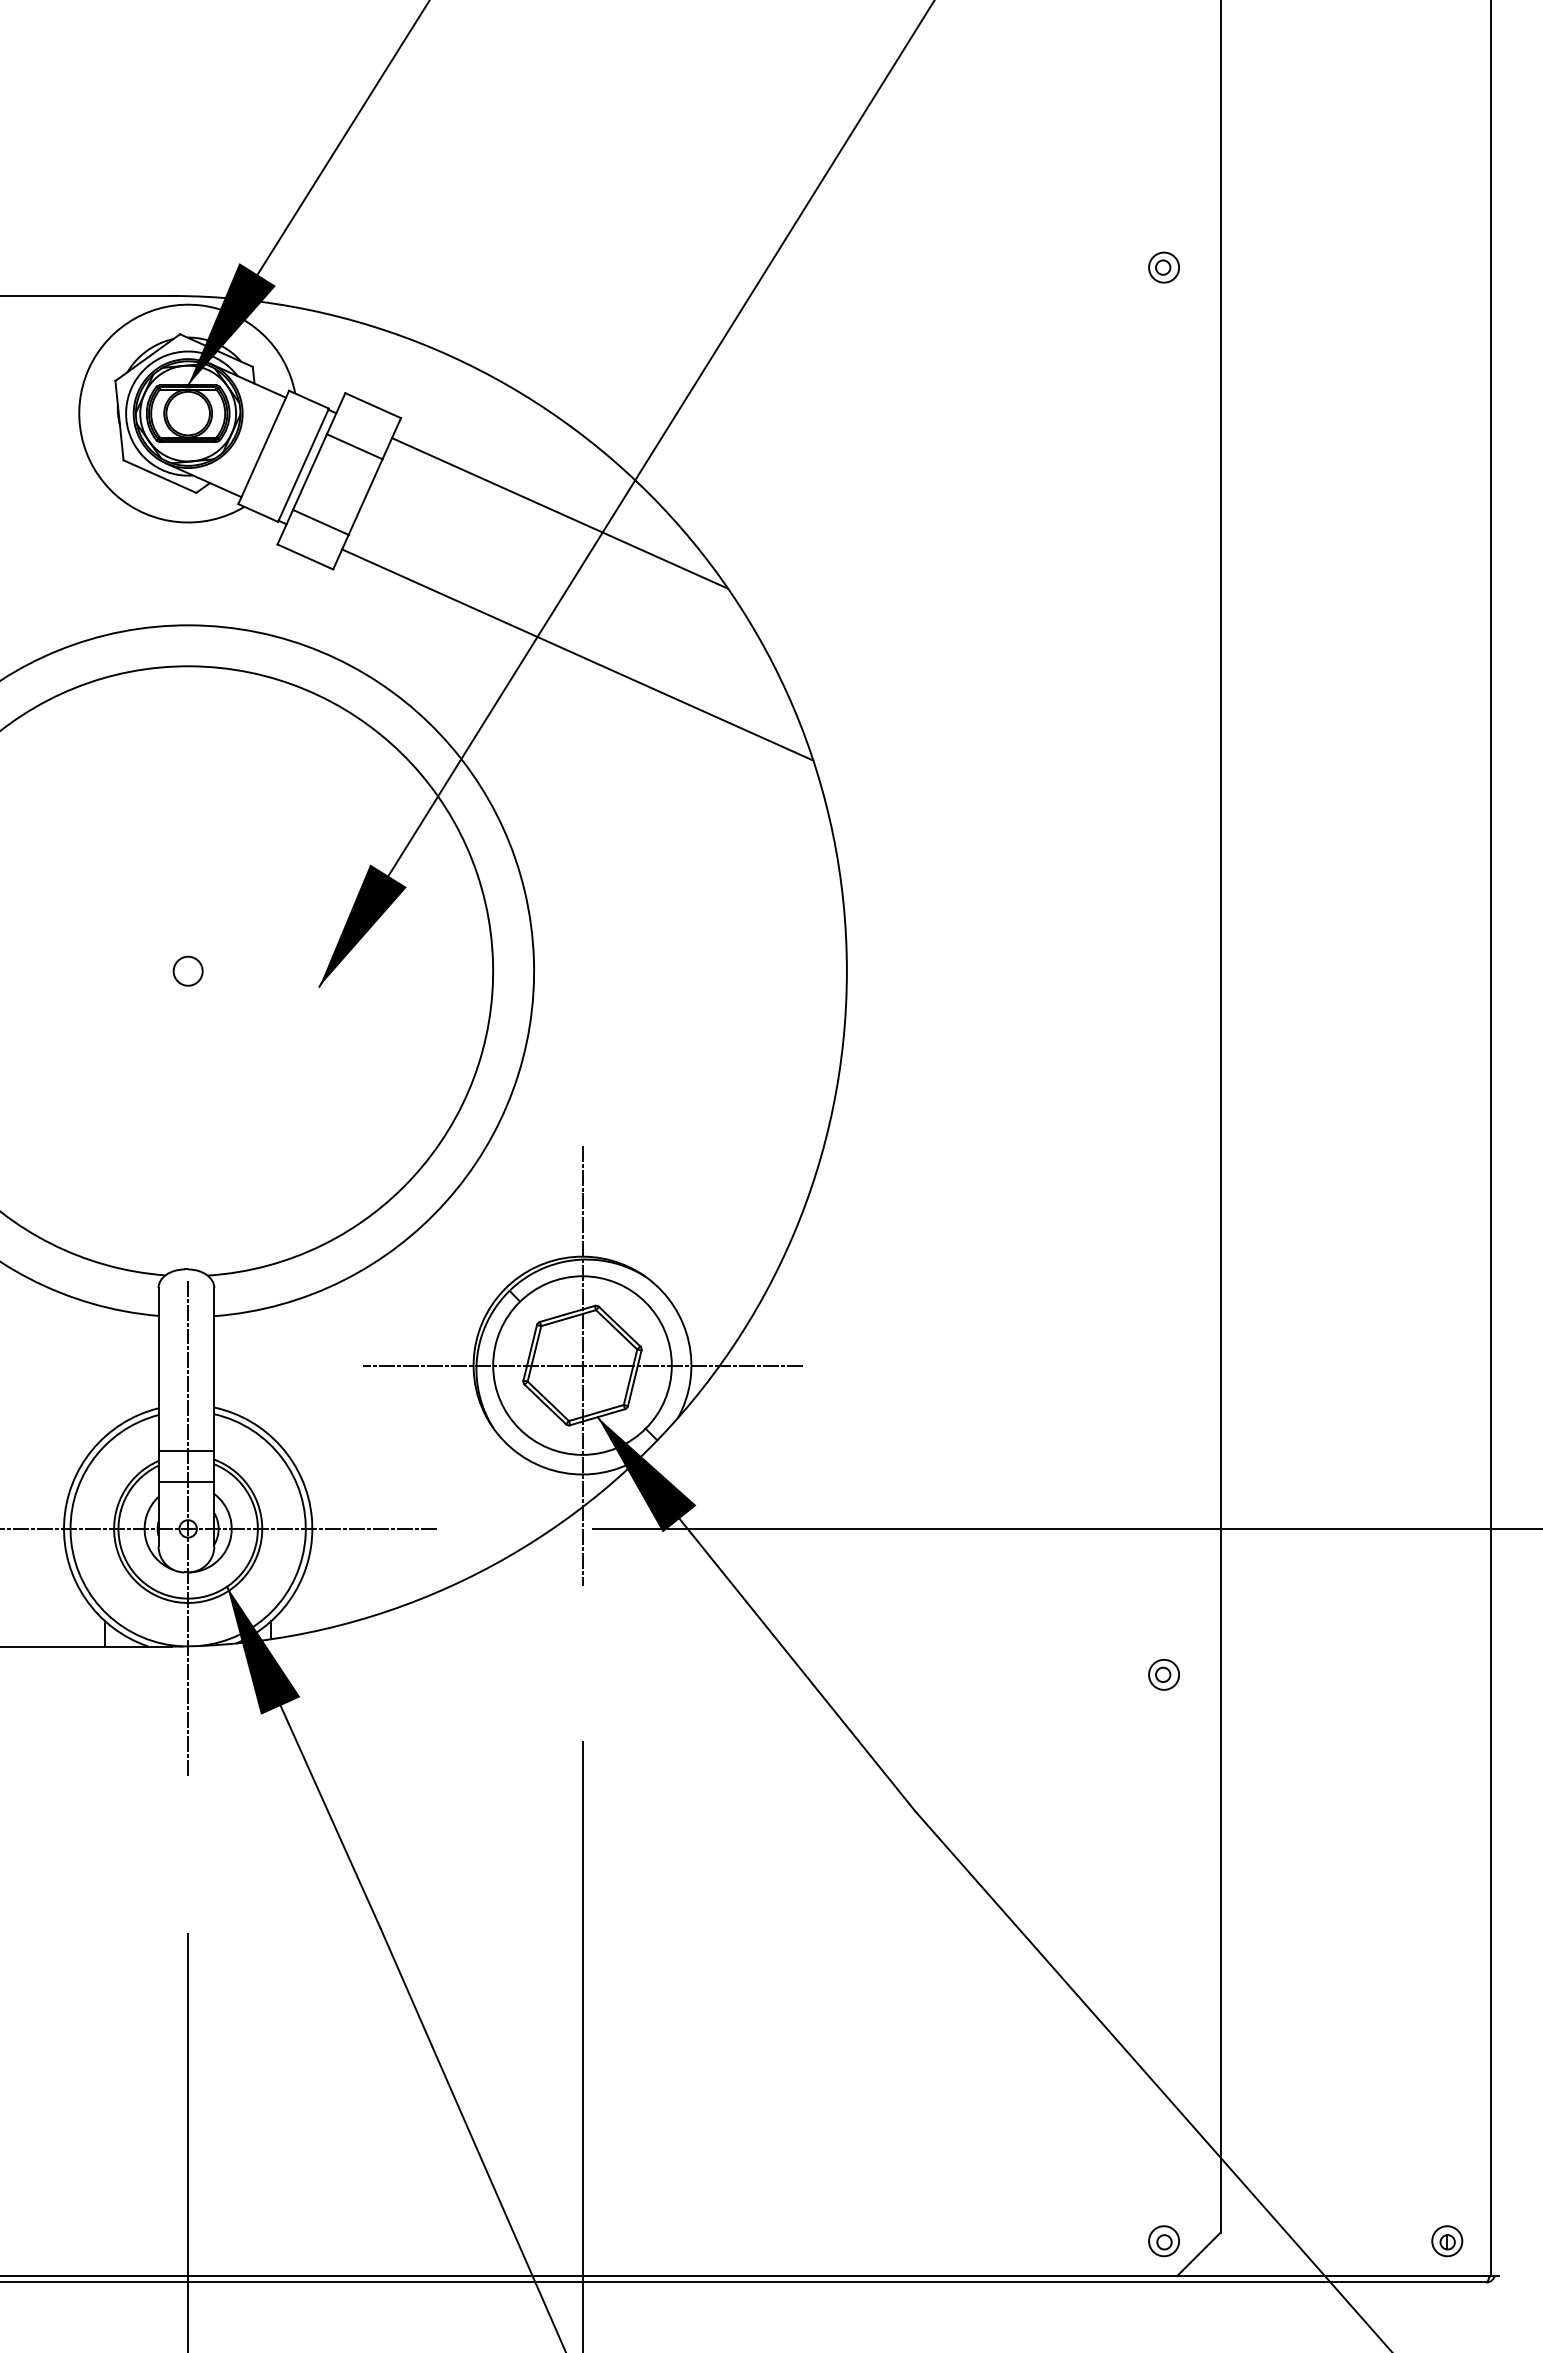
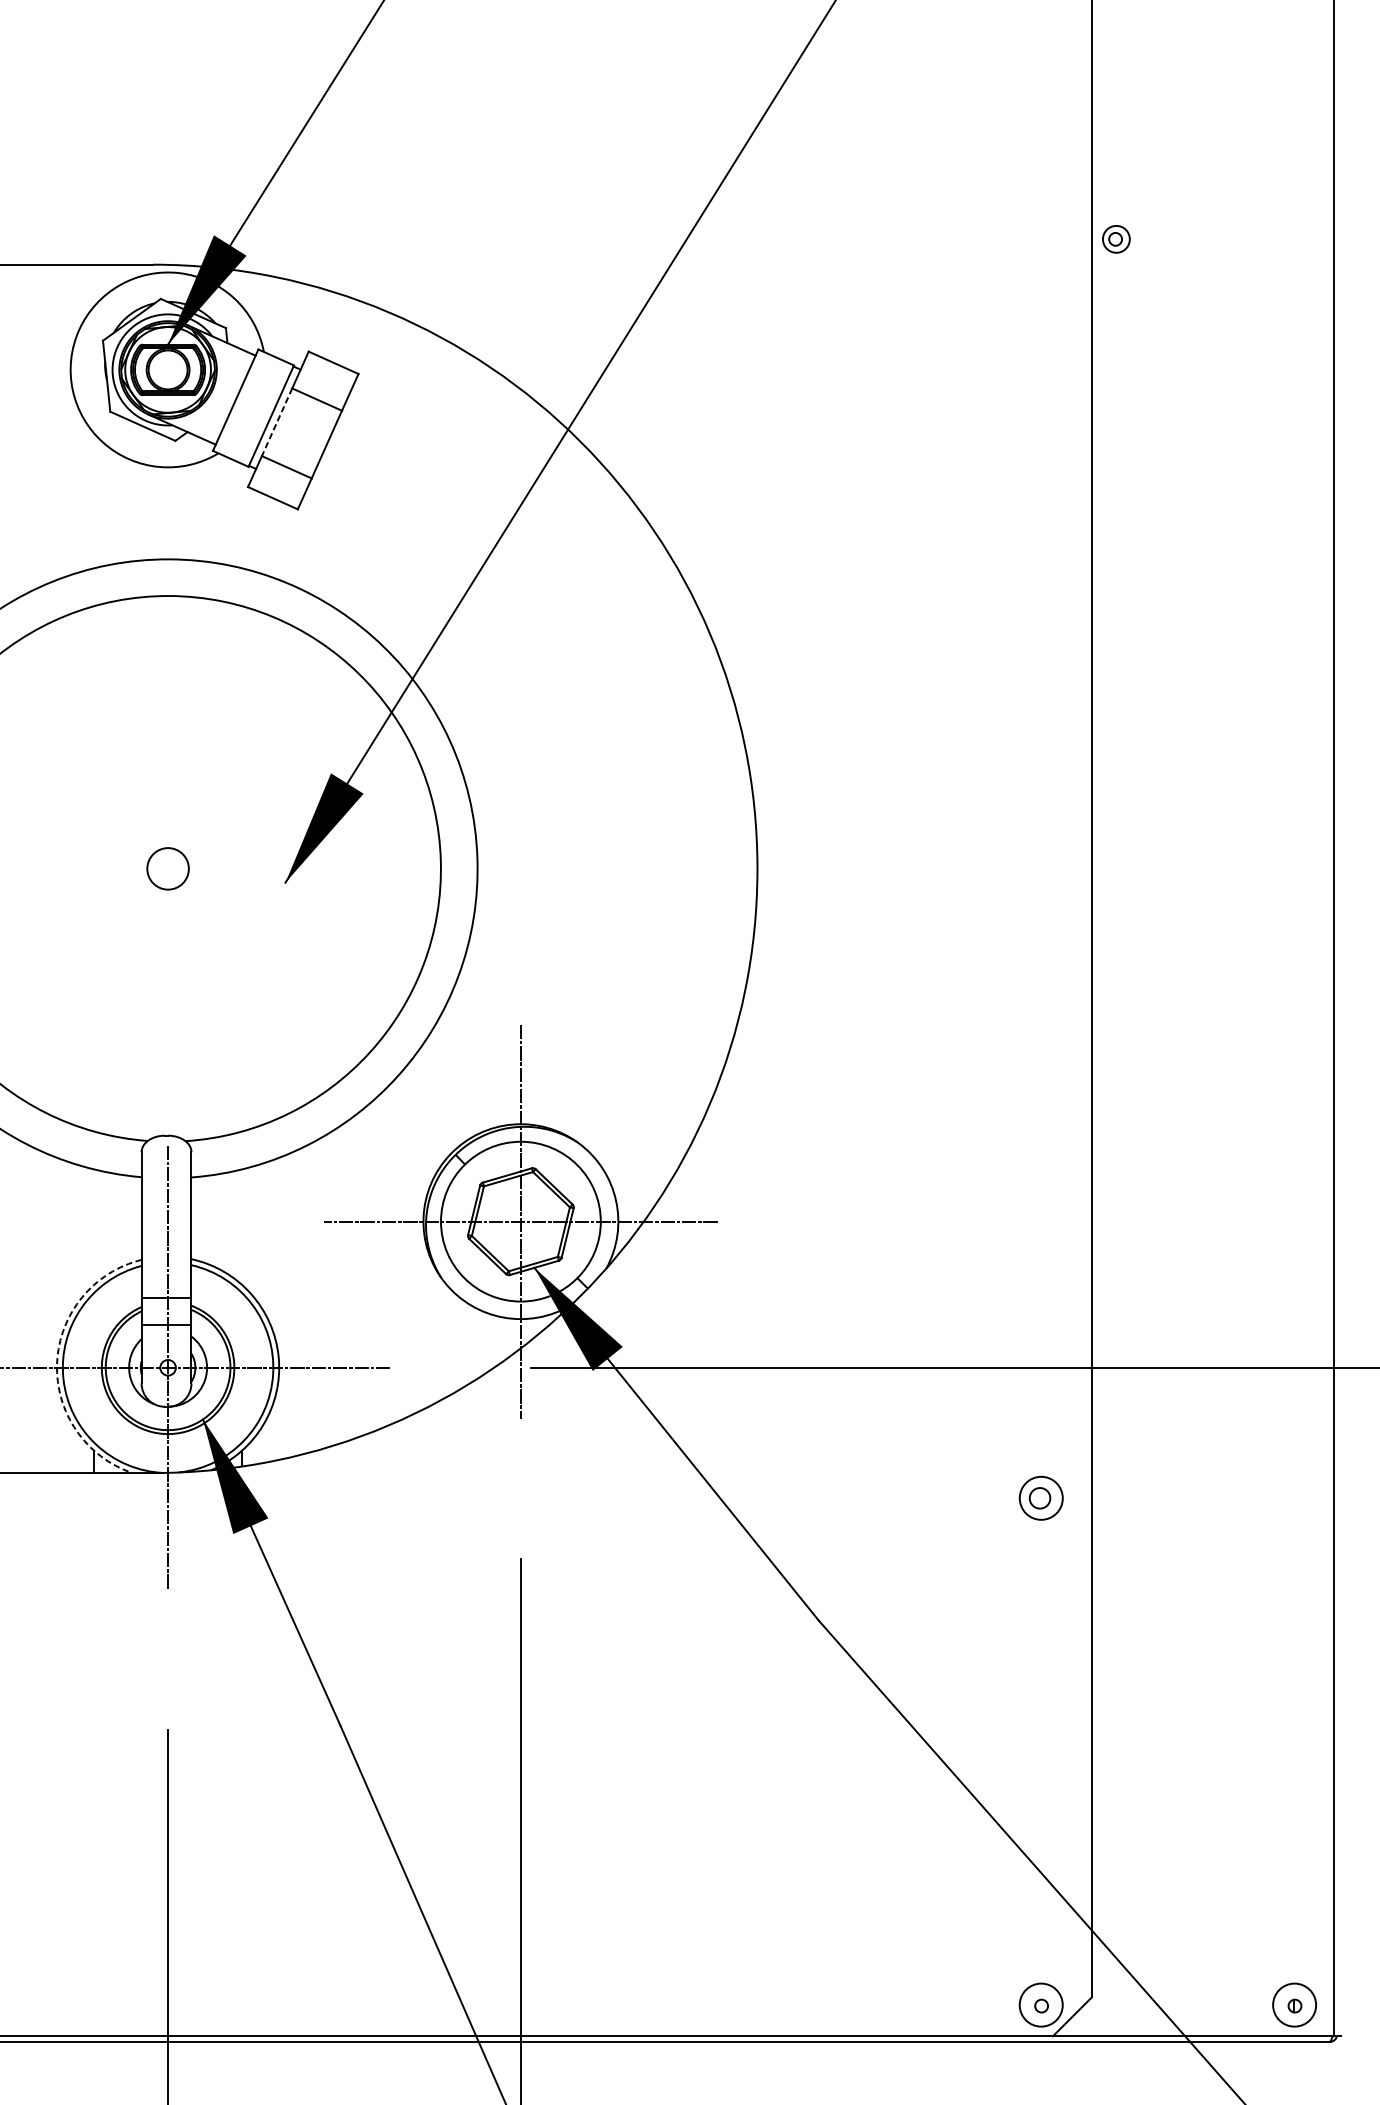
part: (1163, 267) -> (1115, 239), moved
line: (309, 472) -> (276, 422), solid -> dashed
line: (560, 513) -> (501, 459), removed
line: (577, 654) -> (516, 585), removed
circle: (187, 970) -> (167, 868), size x1.6
arc: (64, 1523) -> (57, 1362), solid -> dashed
part: (1163, 1674) -> (1040, 1498), size x1.6
circle: (1164, 2241) -> (1041, 2005), size x1.6
circle: (1447, 2241) -> (1294, 2005), size x1.6

